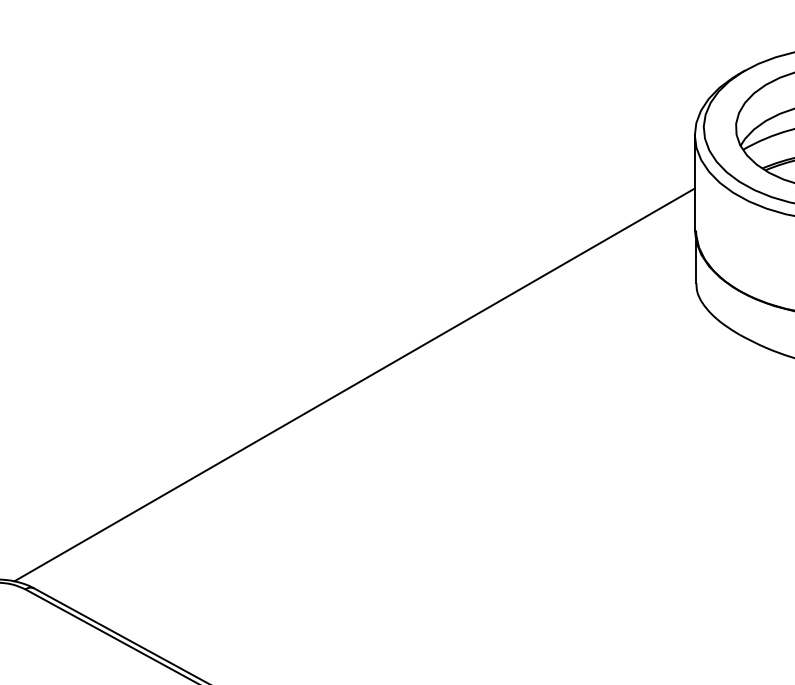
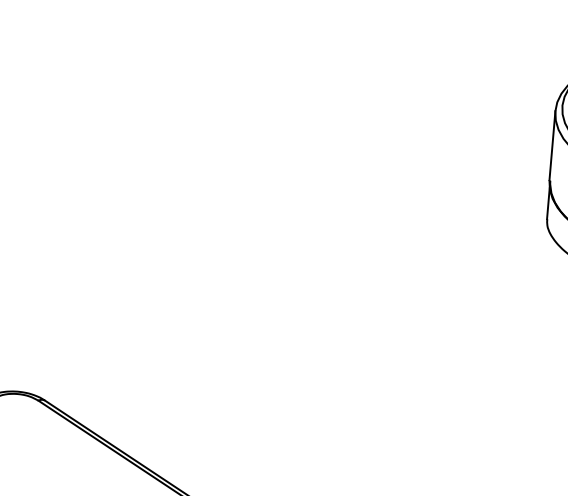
line: (354, 384) -> (291, 271), removed

